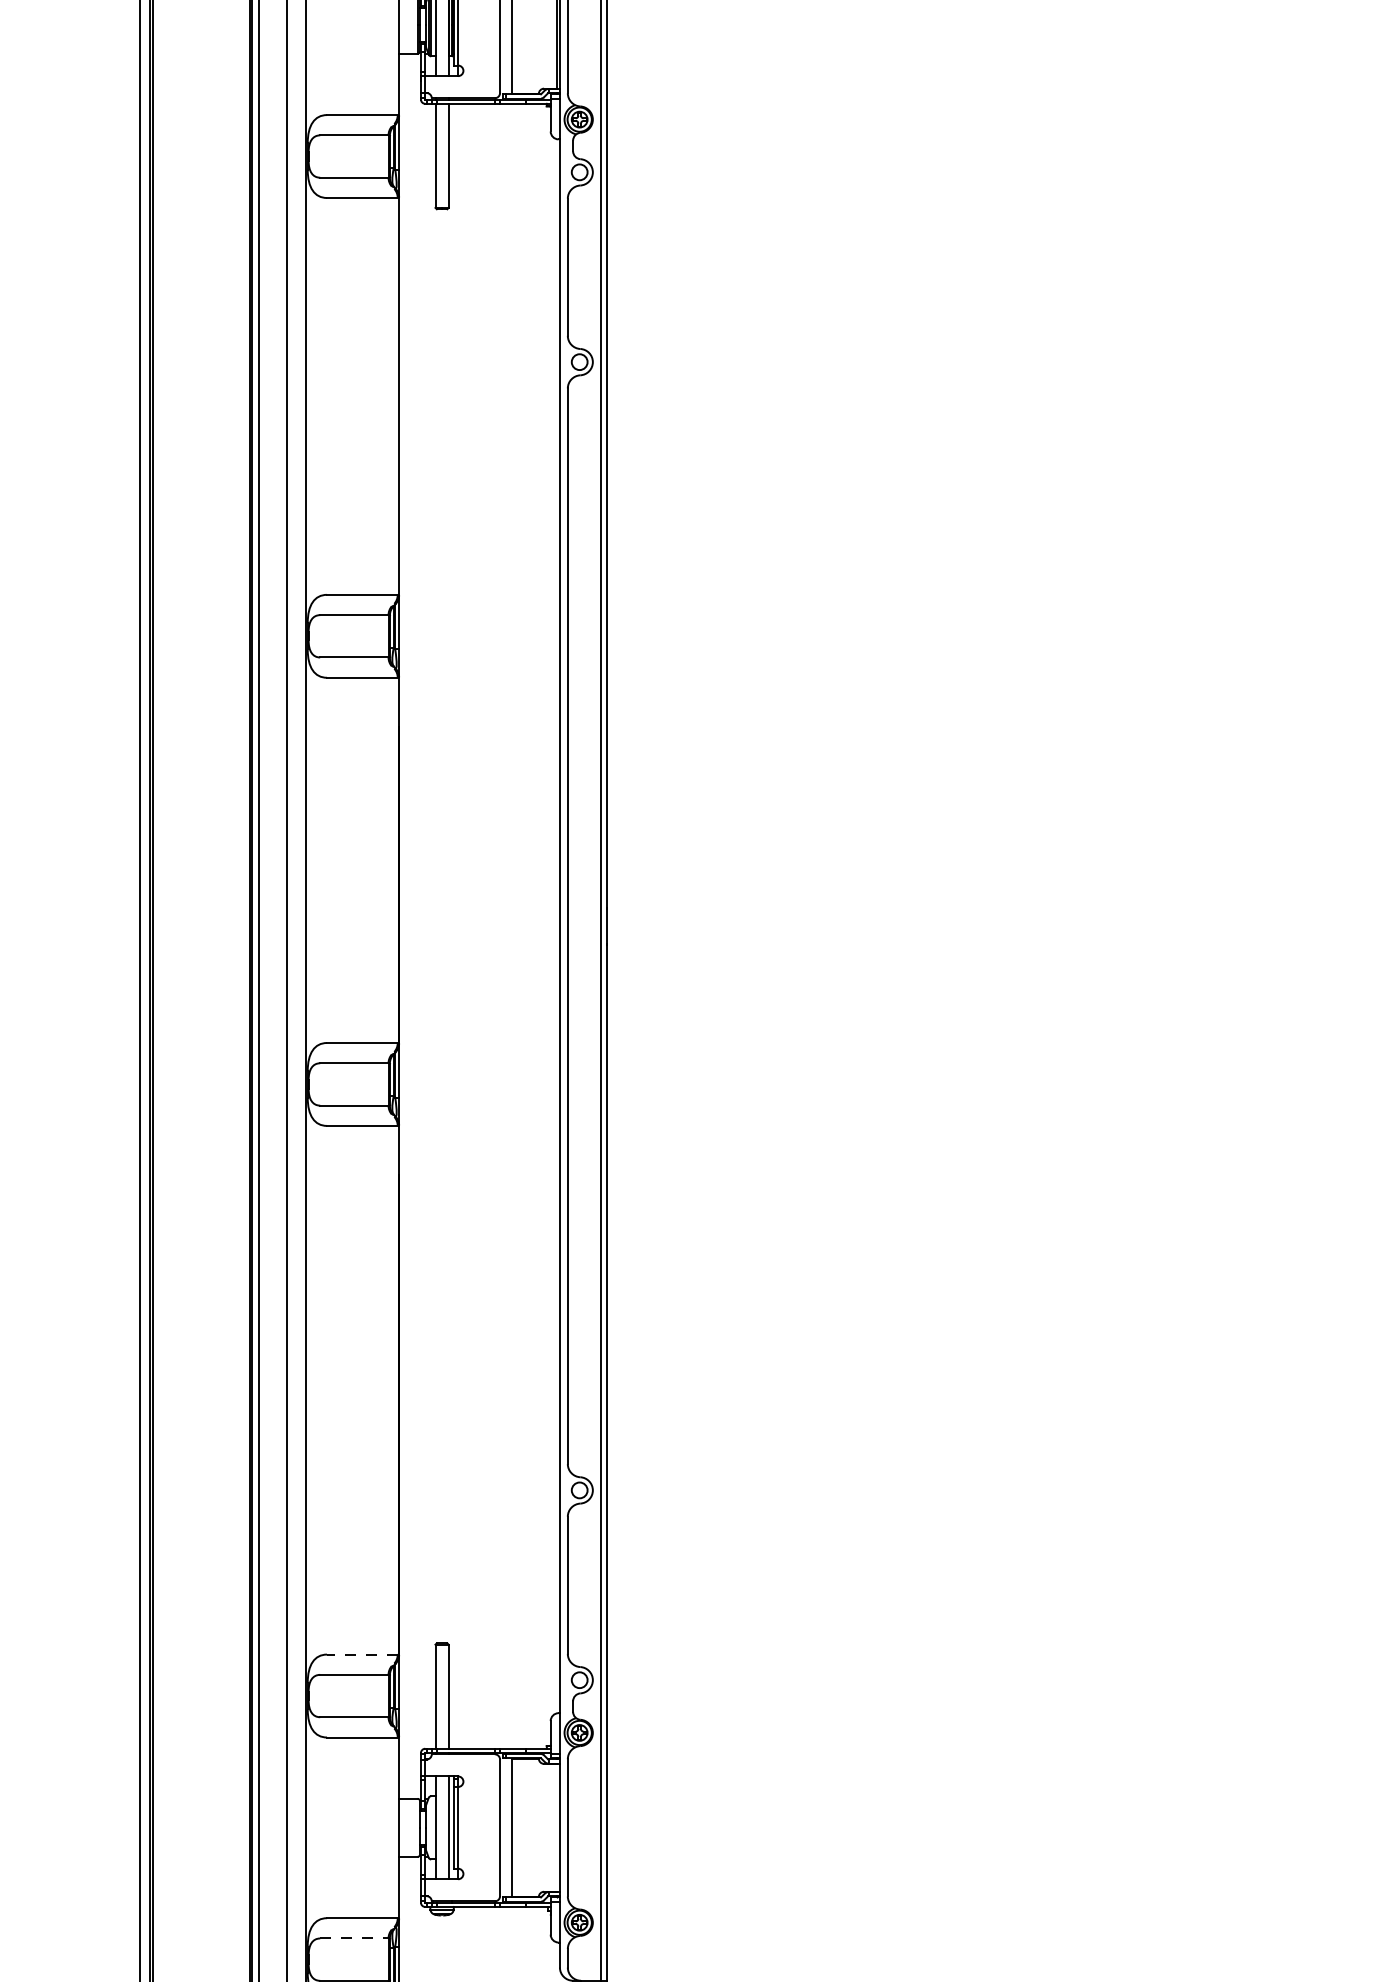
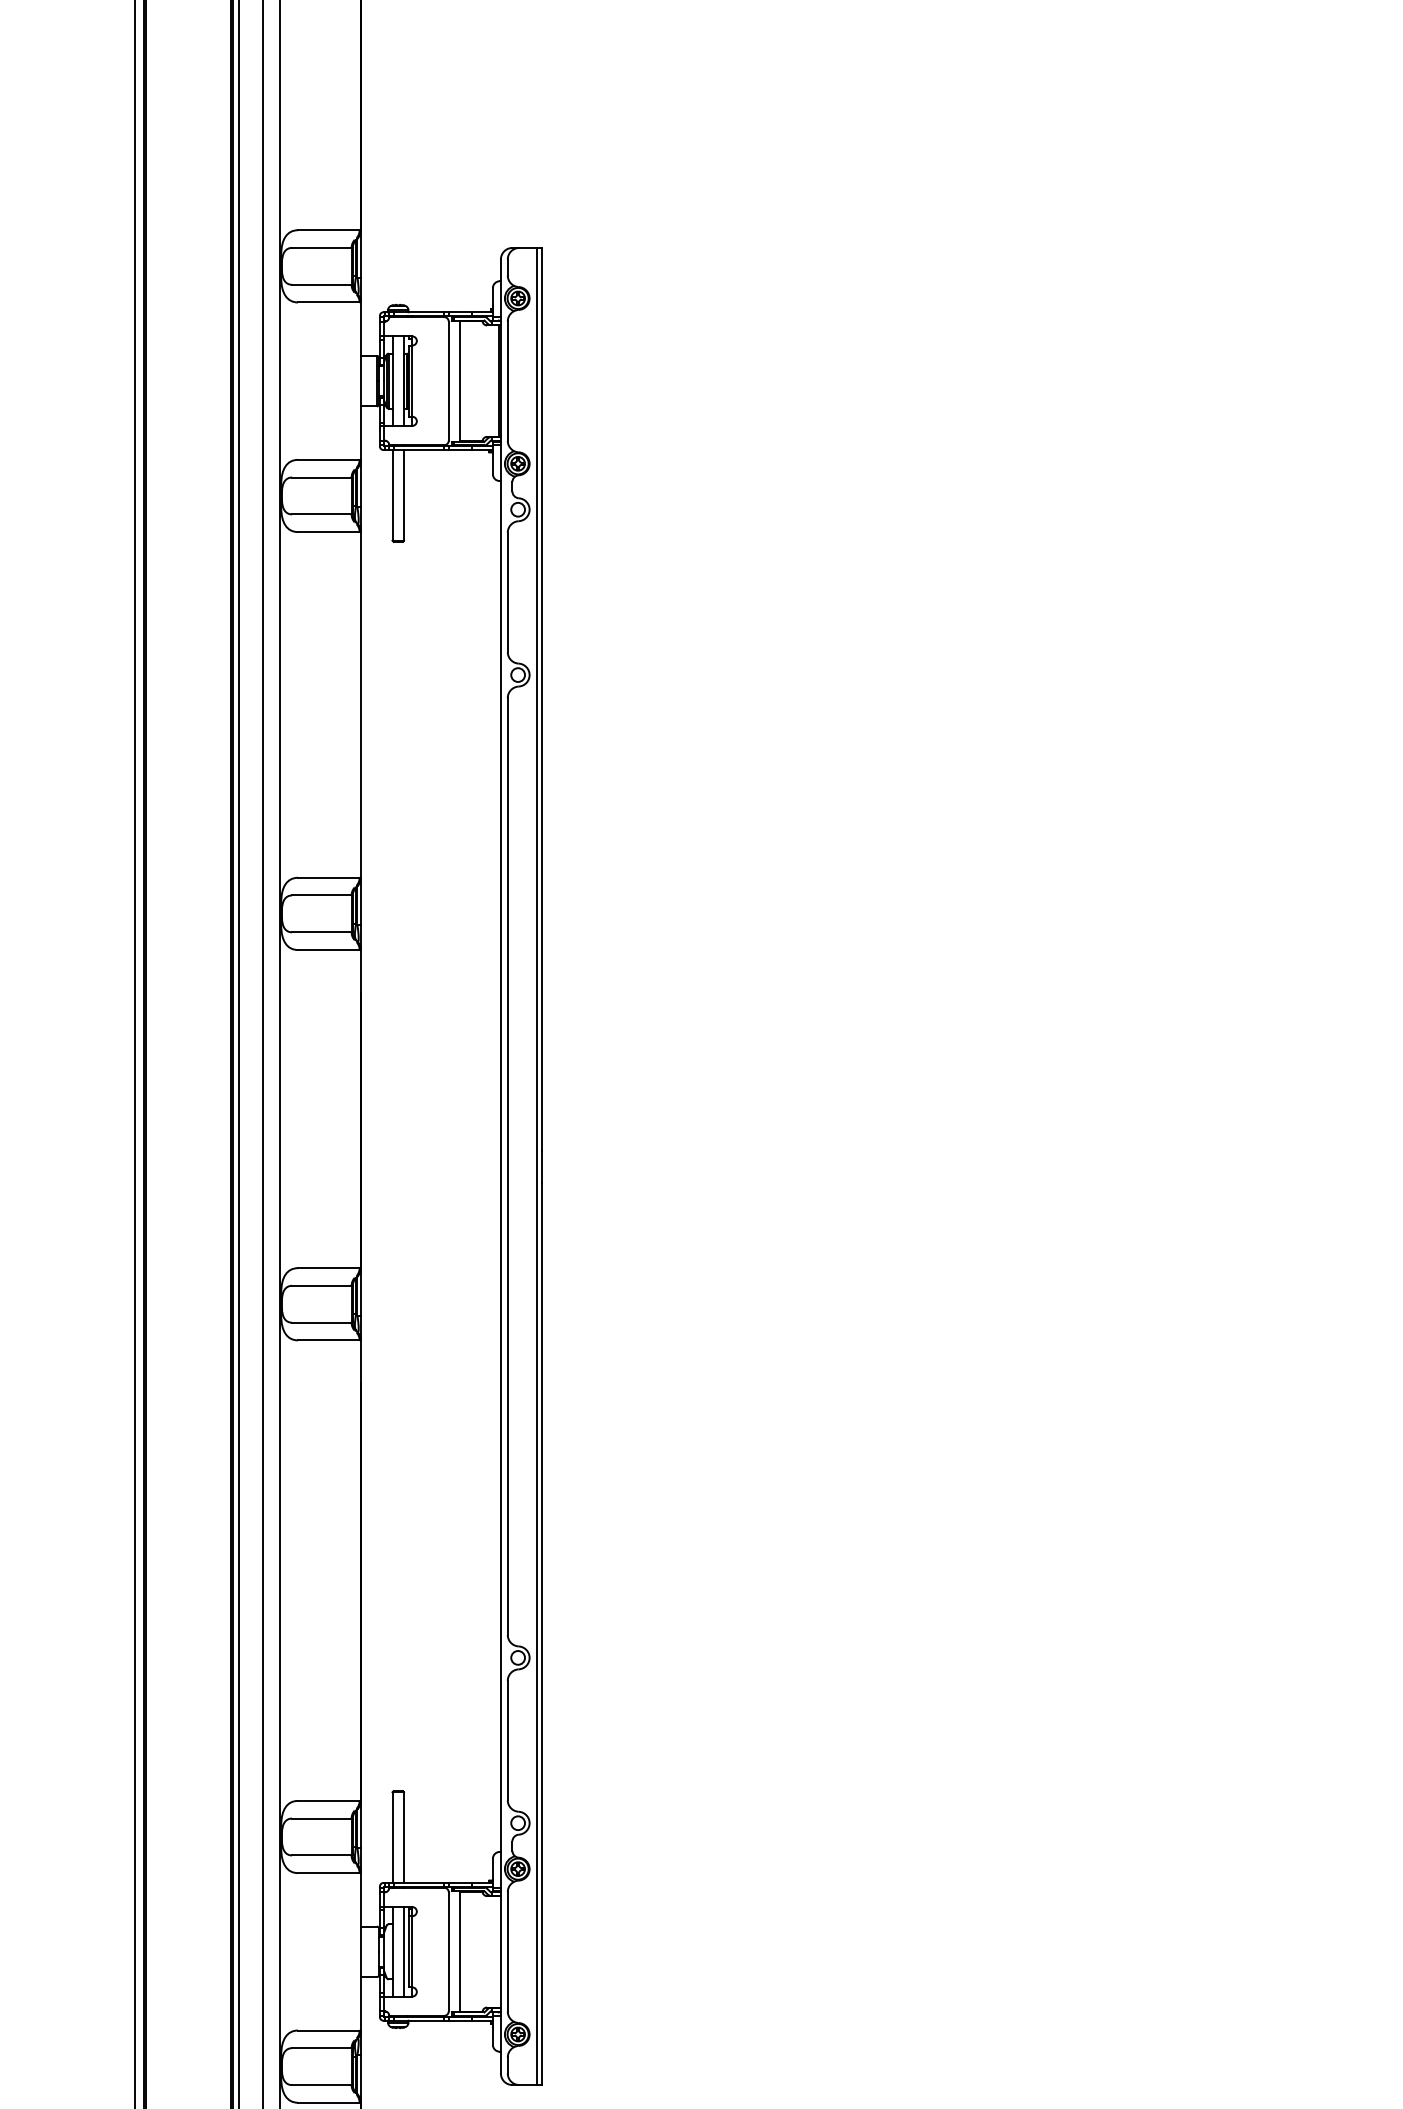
line: (361, 1654) -> (328, 1800), dashed -> solid
line: (353, 1938) -> (321, 2048), dashed -> solid

